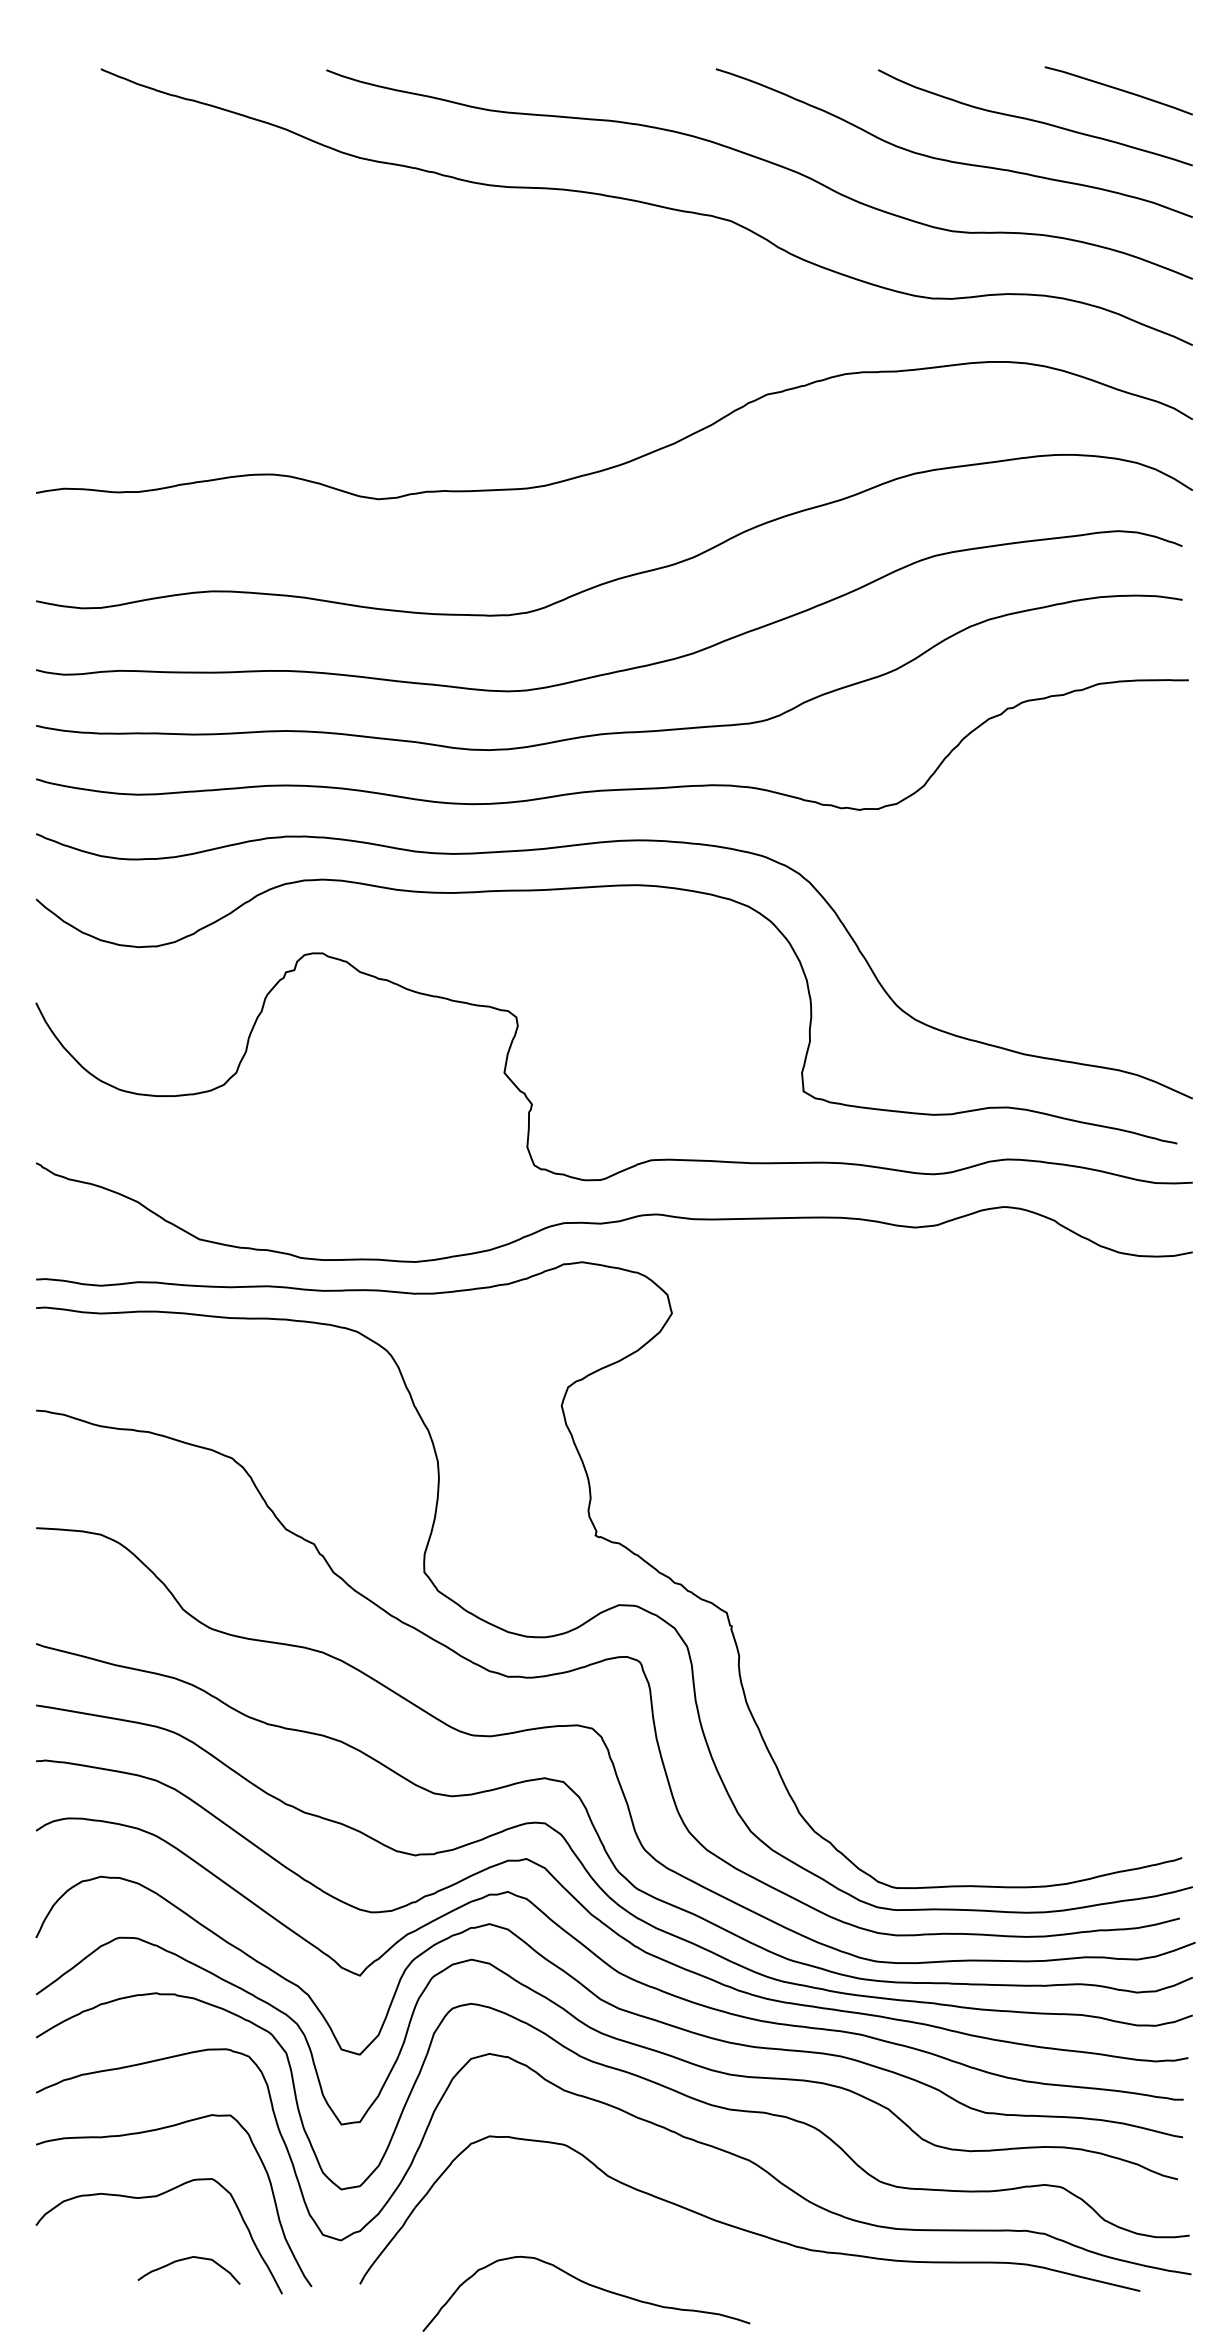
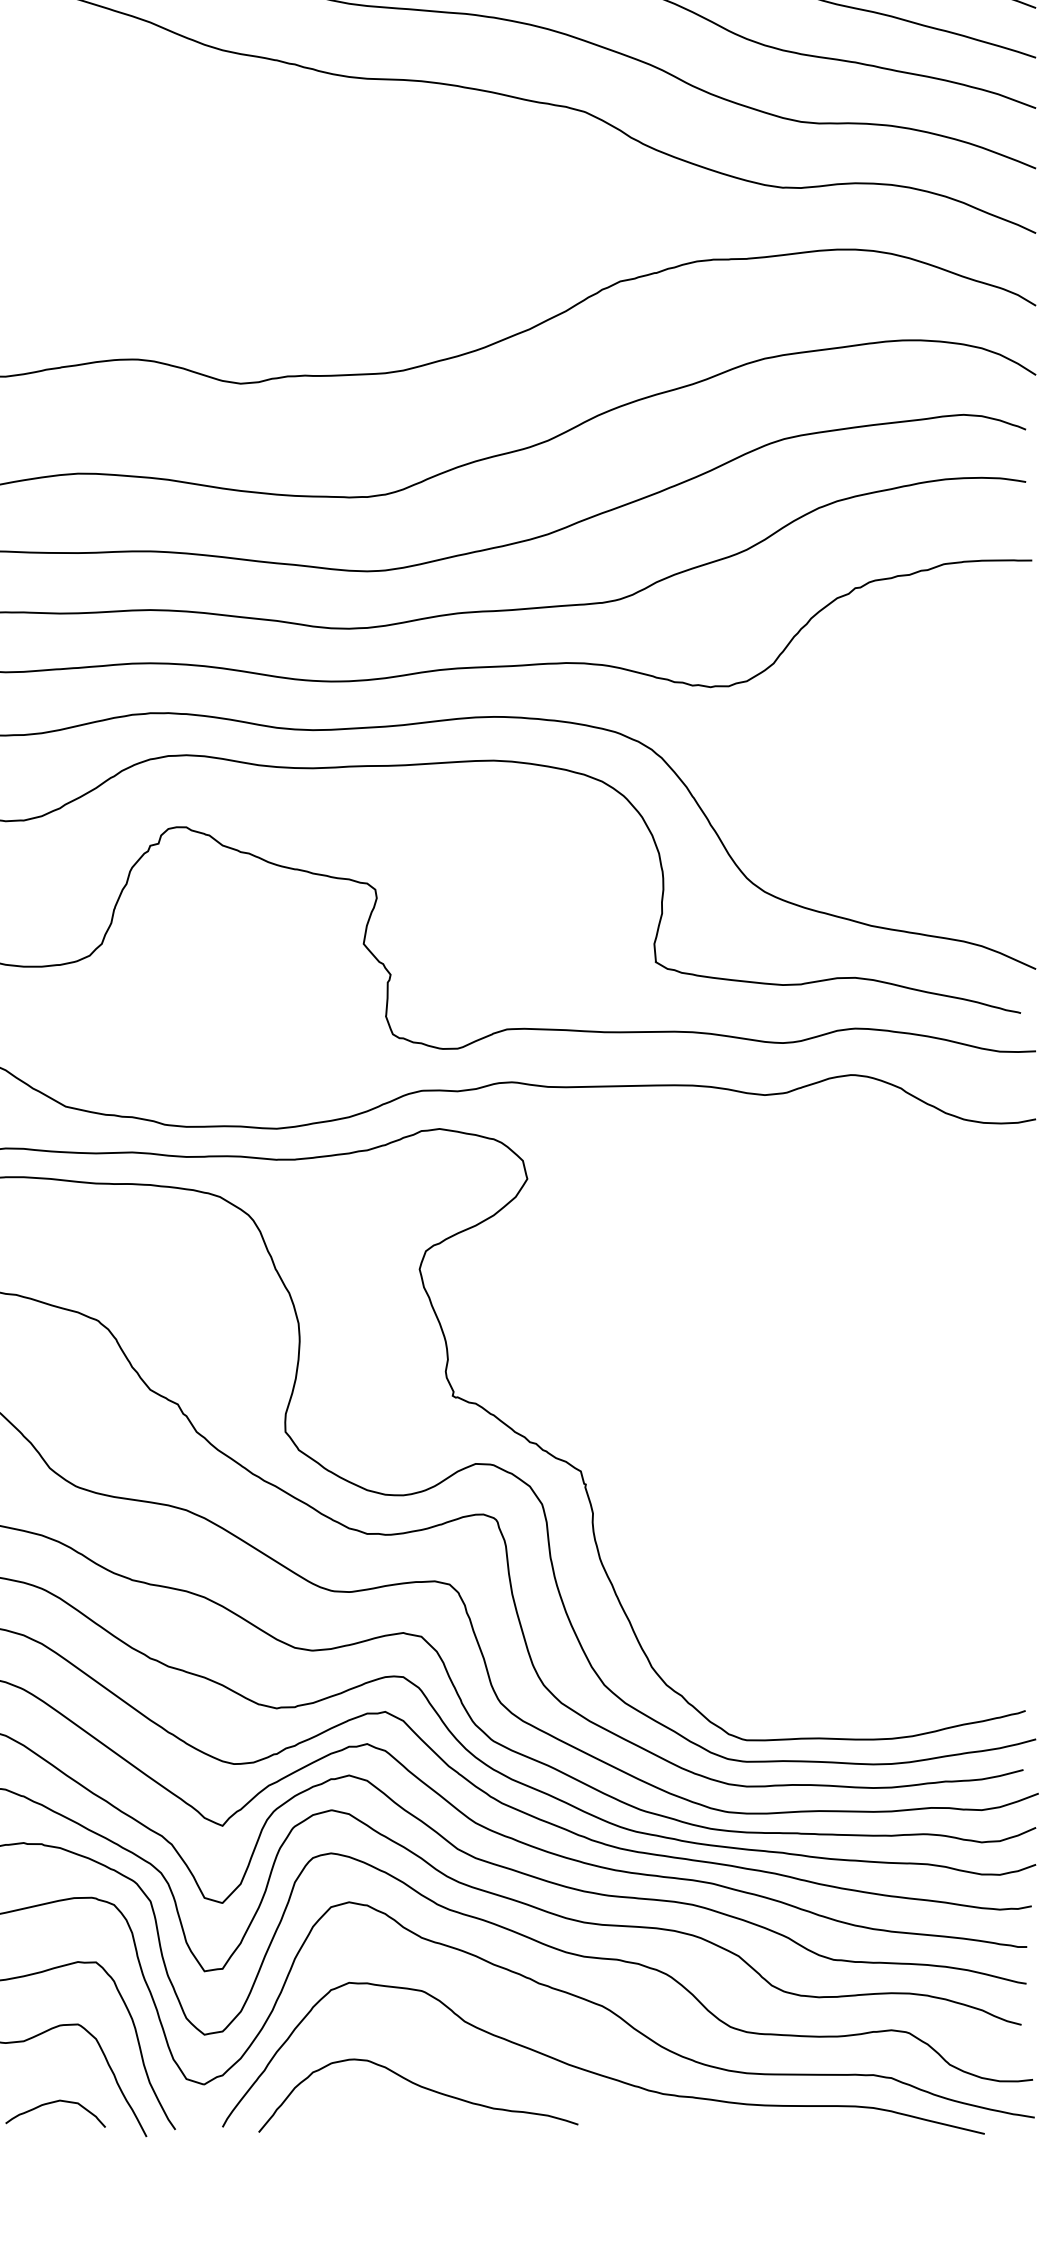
curve: (588, 2285) -> (420, 2087), moved

